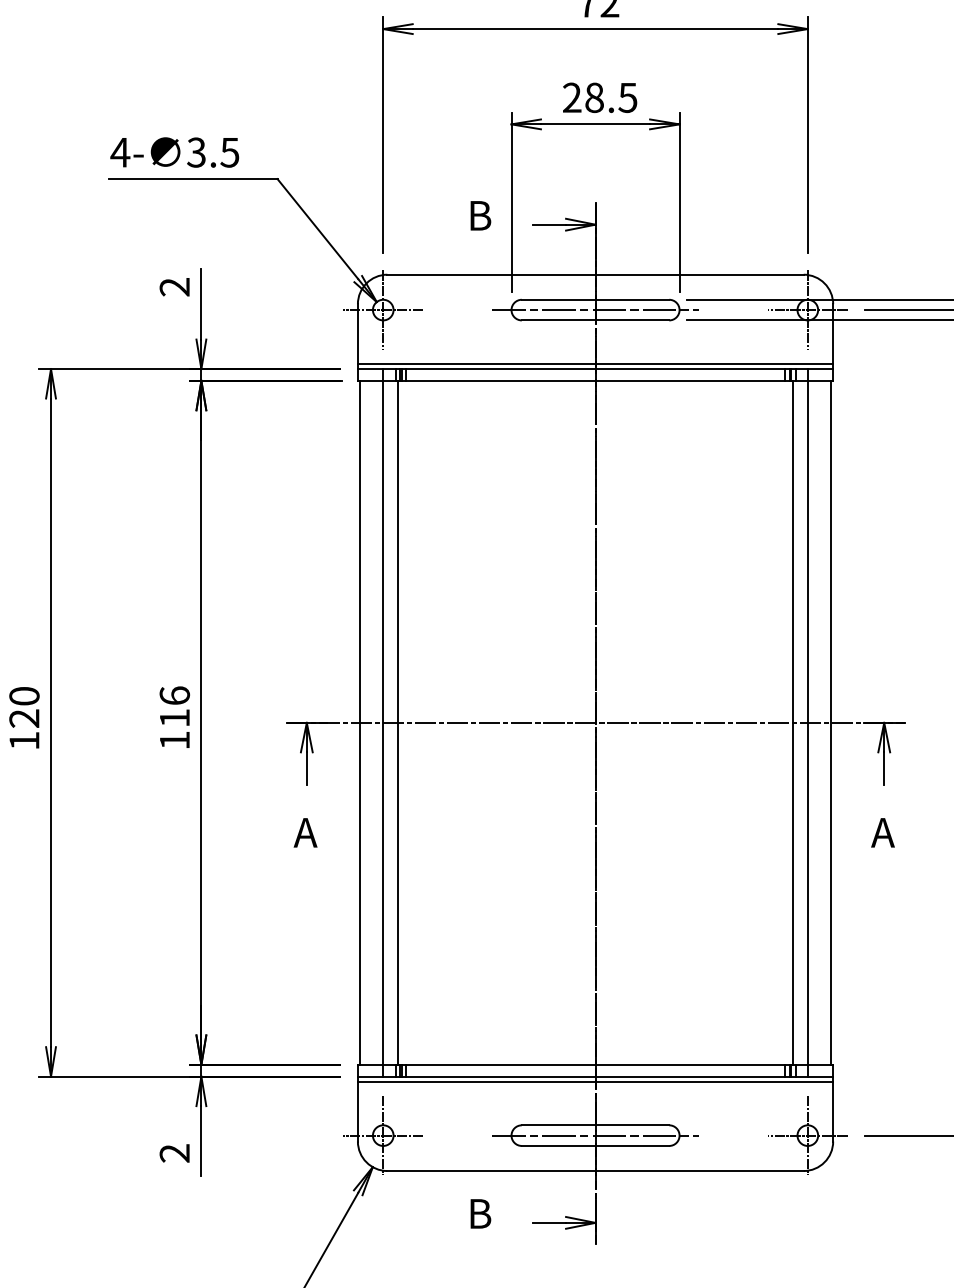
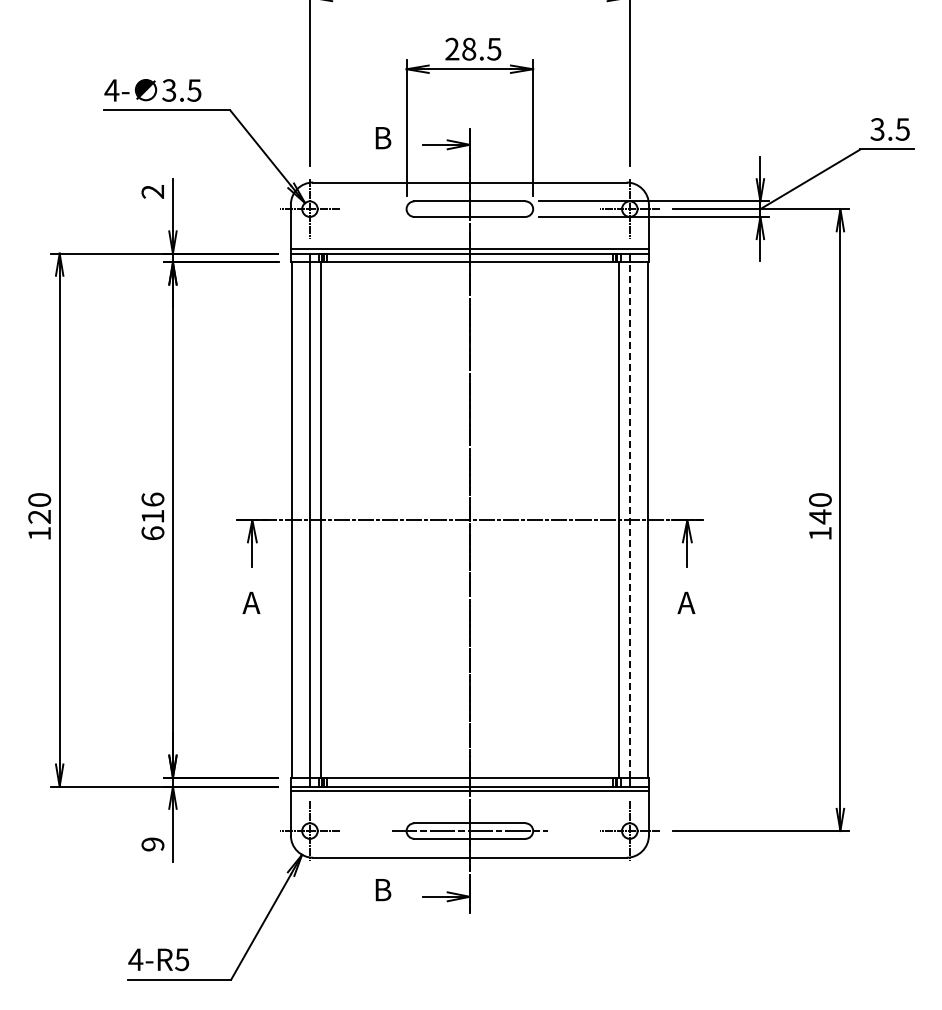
line: (595, 310) -> (469, 209), removed
line: (807, 723) -> (629, 520), solid -> dashed
text: (174, 739) -> (152, 532), 116 -> 616
text: (174, 1153) -> (152, 844), 2 -> 9

